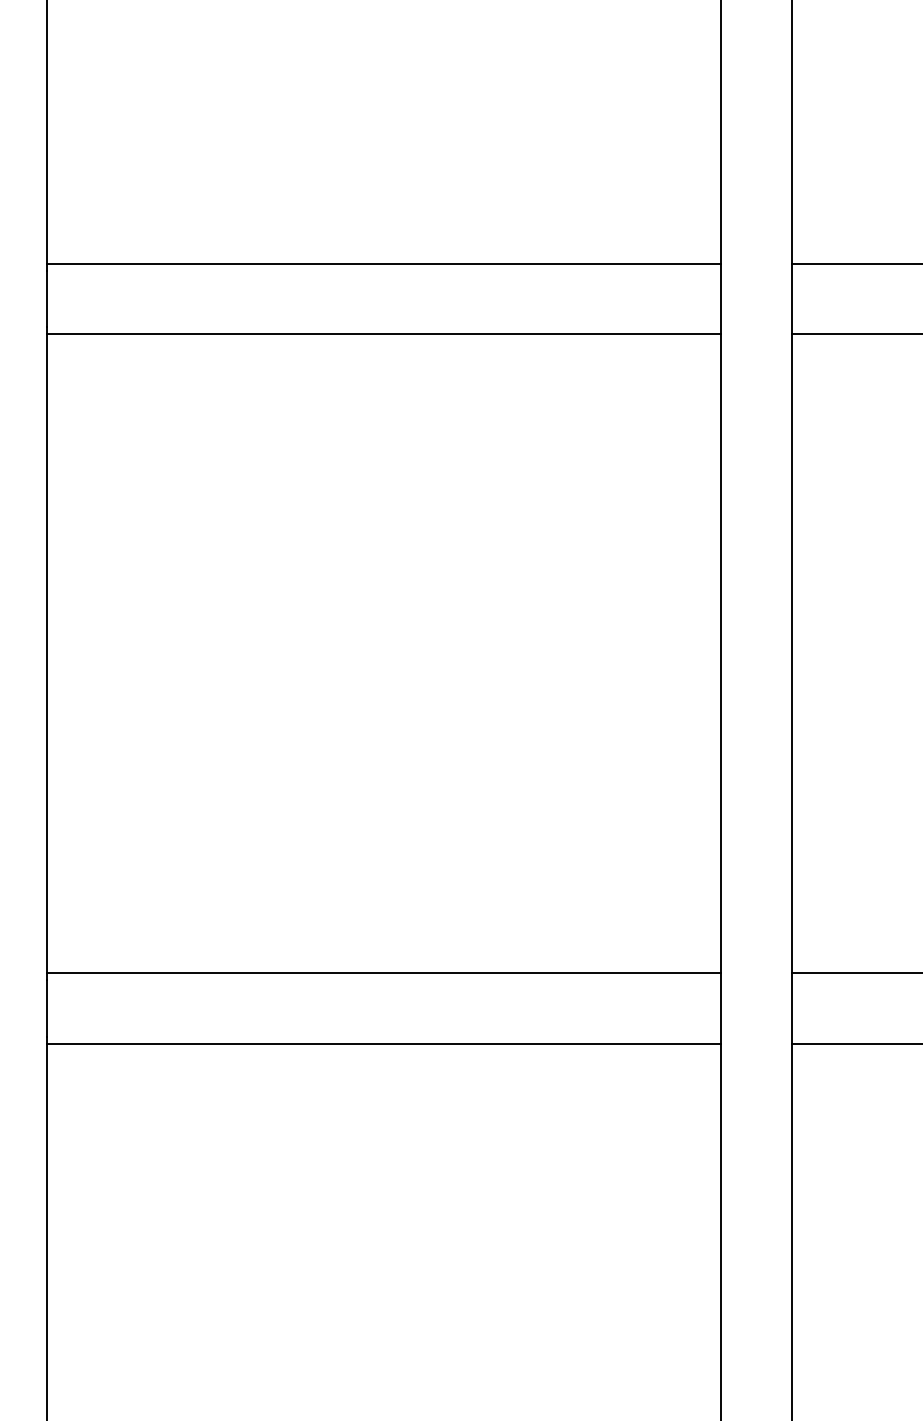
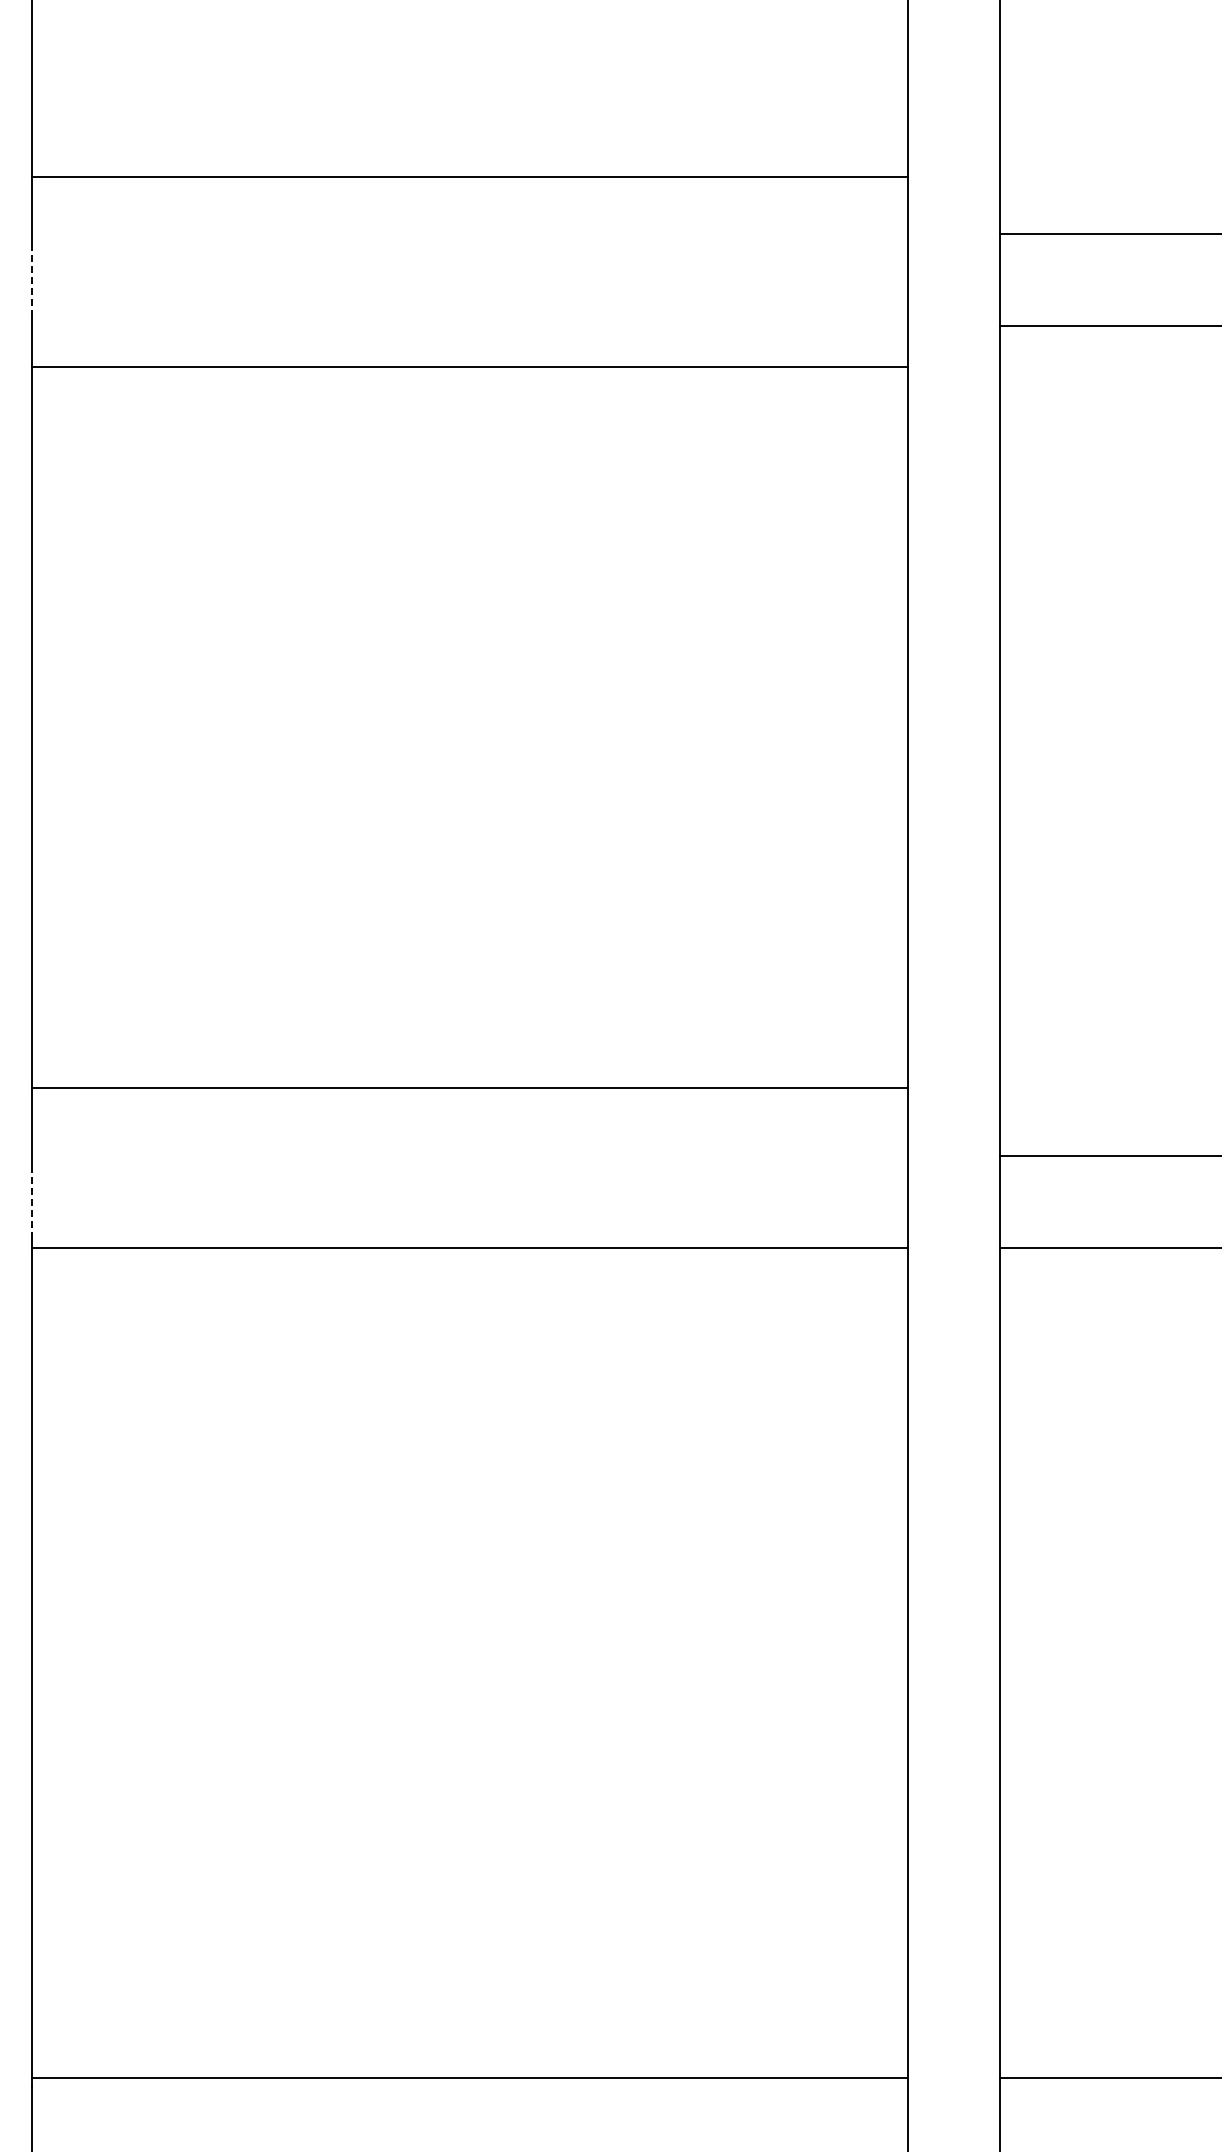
line: (384, 263) -> (470, 177), moved
line: (47, 299) -> (32, 280), solid -> dashed
line: (384, 334) -> (470, 367), moved
line: (384, 972) -> (470, 1087), moved
line: (47, 1008) -> (32, 1202), solid -> dashed

